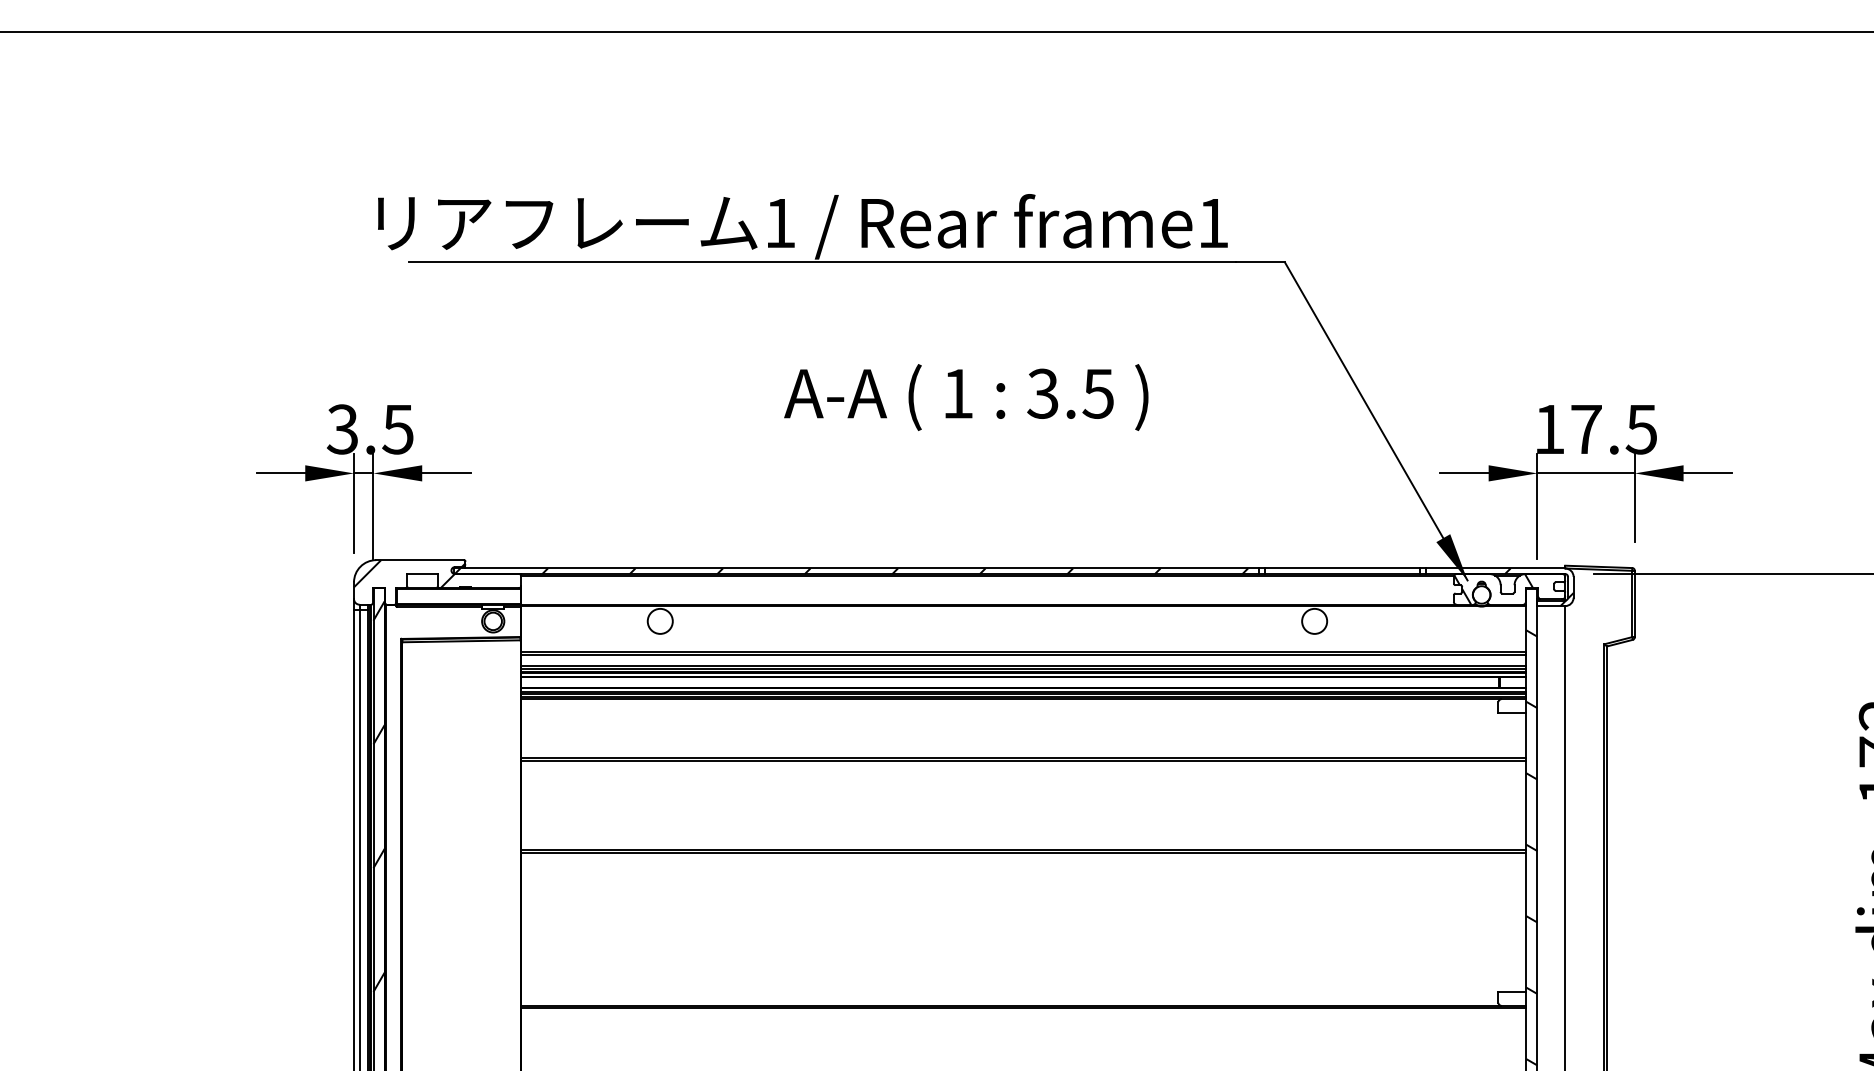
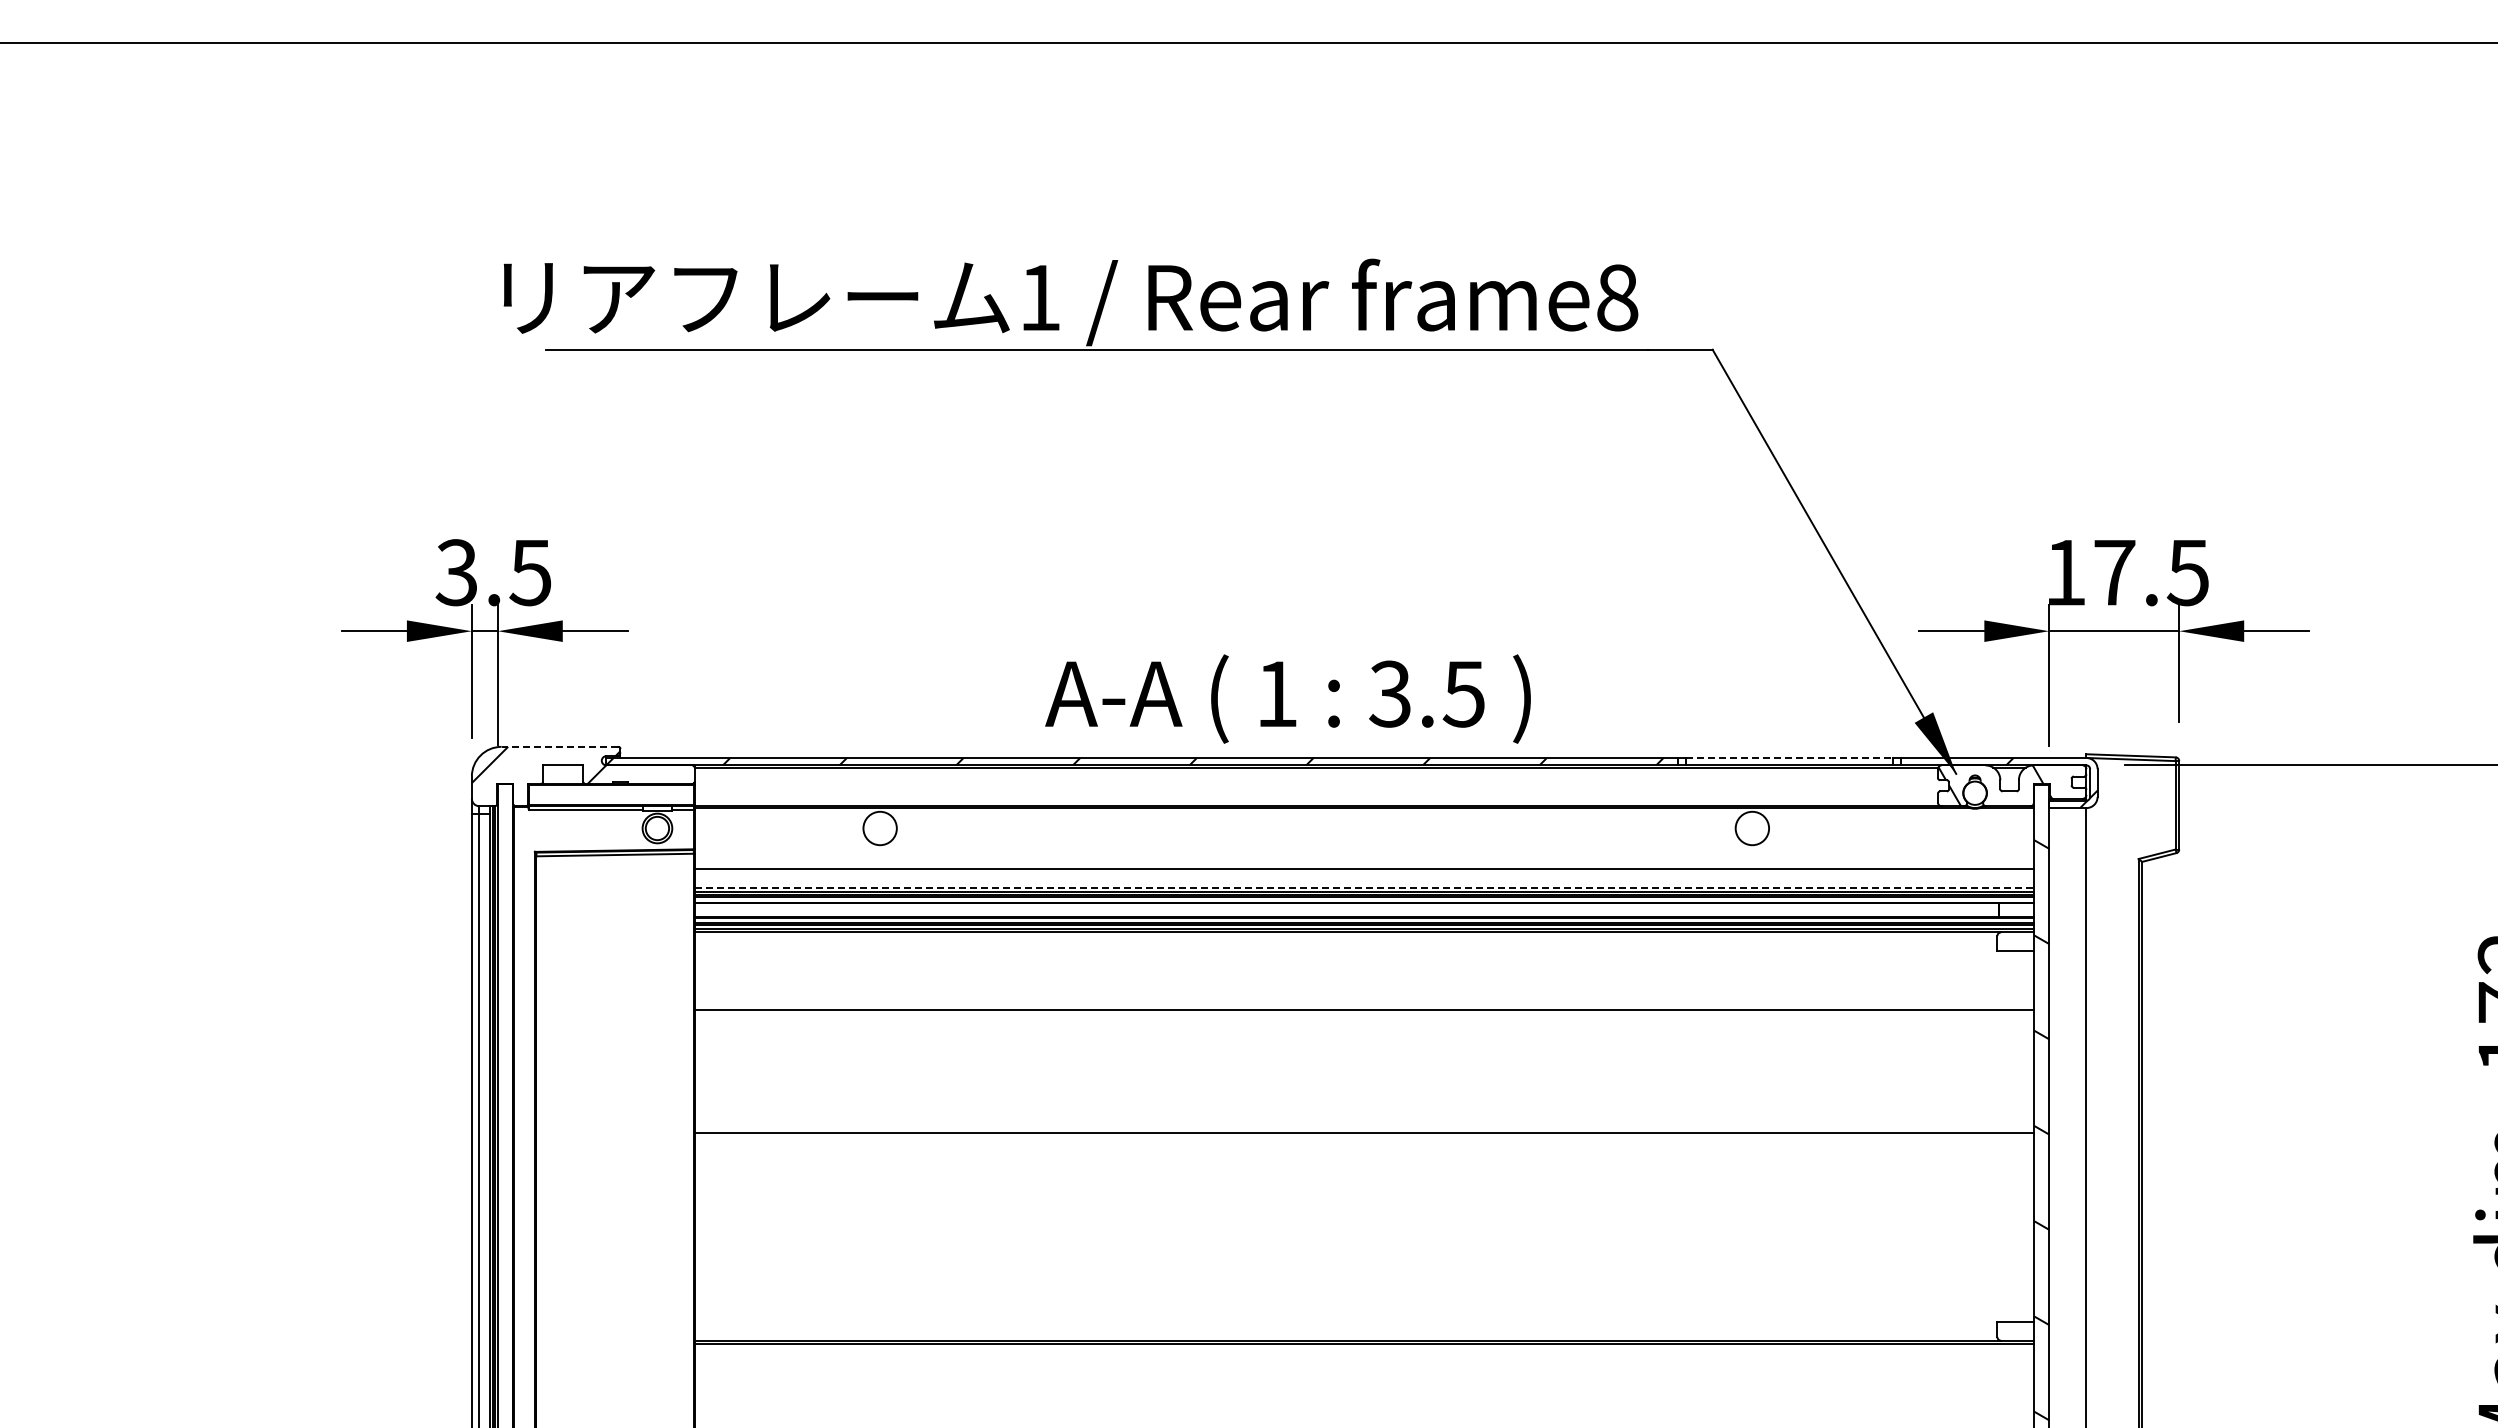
text: (1213, 223) -> (1617, 297), frame1 -> frame8
text: (965, 397) -> (1287, 698), moved
line: (419, 559) -> (559, 746), solid -> dashed
line: (1342, 568) -> (1789, 757), solid -> dashed
line: (1023, 655) -> (1364, 873), removed
line: (1023, 665) -> (1364, 887), solid -> dashed
line: (1023, 760) -> (1364, 1014), removed
hatch: (378, 796) -> (504, 1061), removed
line: (1023, 852) -> (1364, 1136), removed

